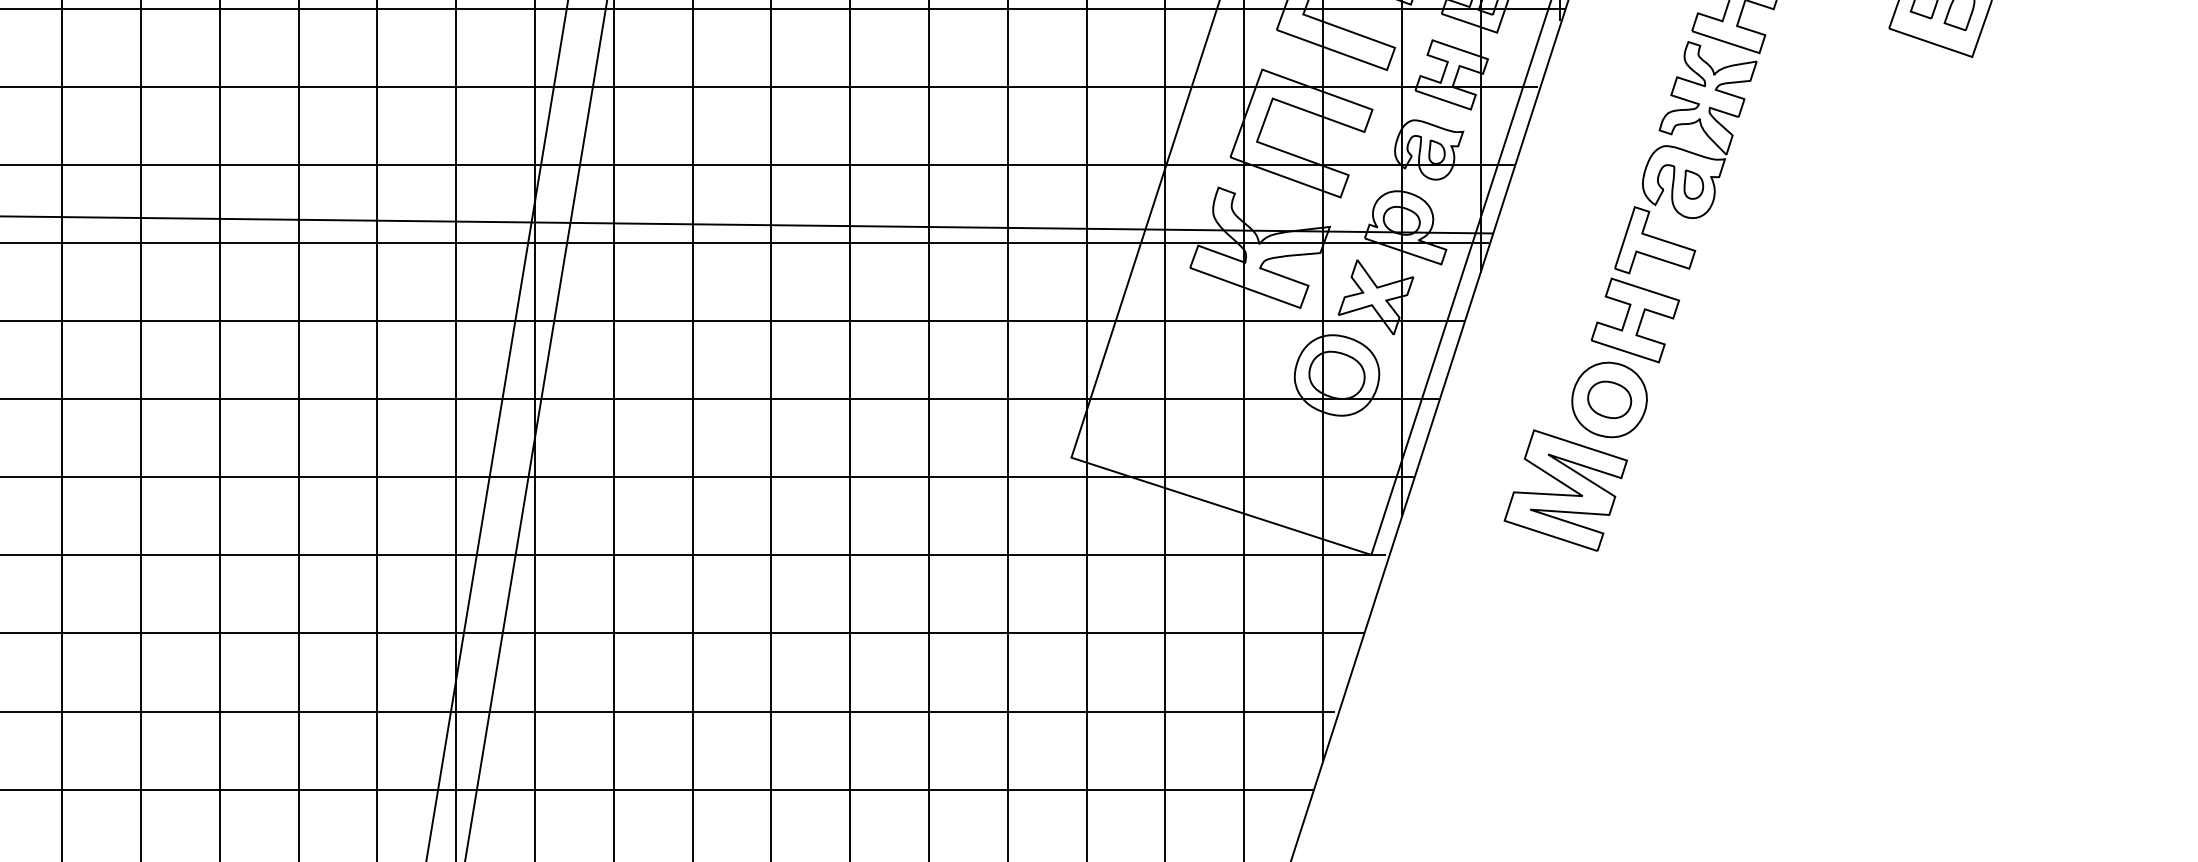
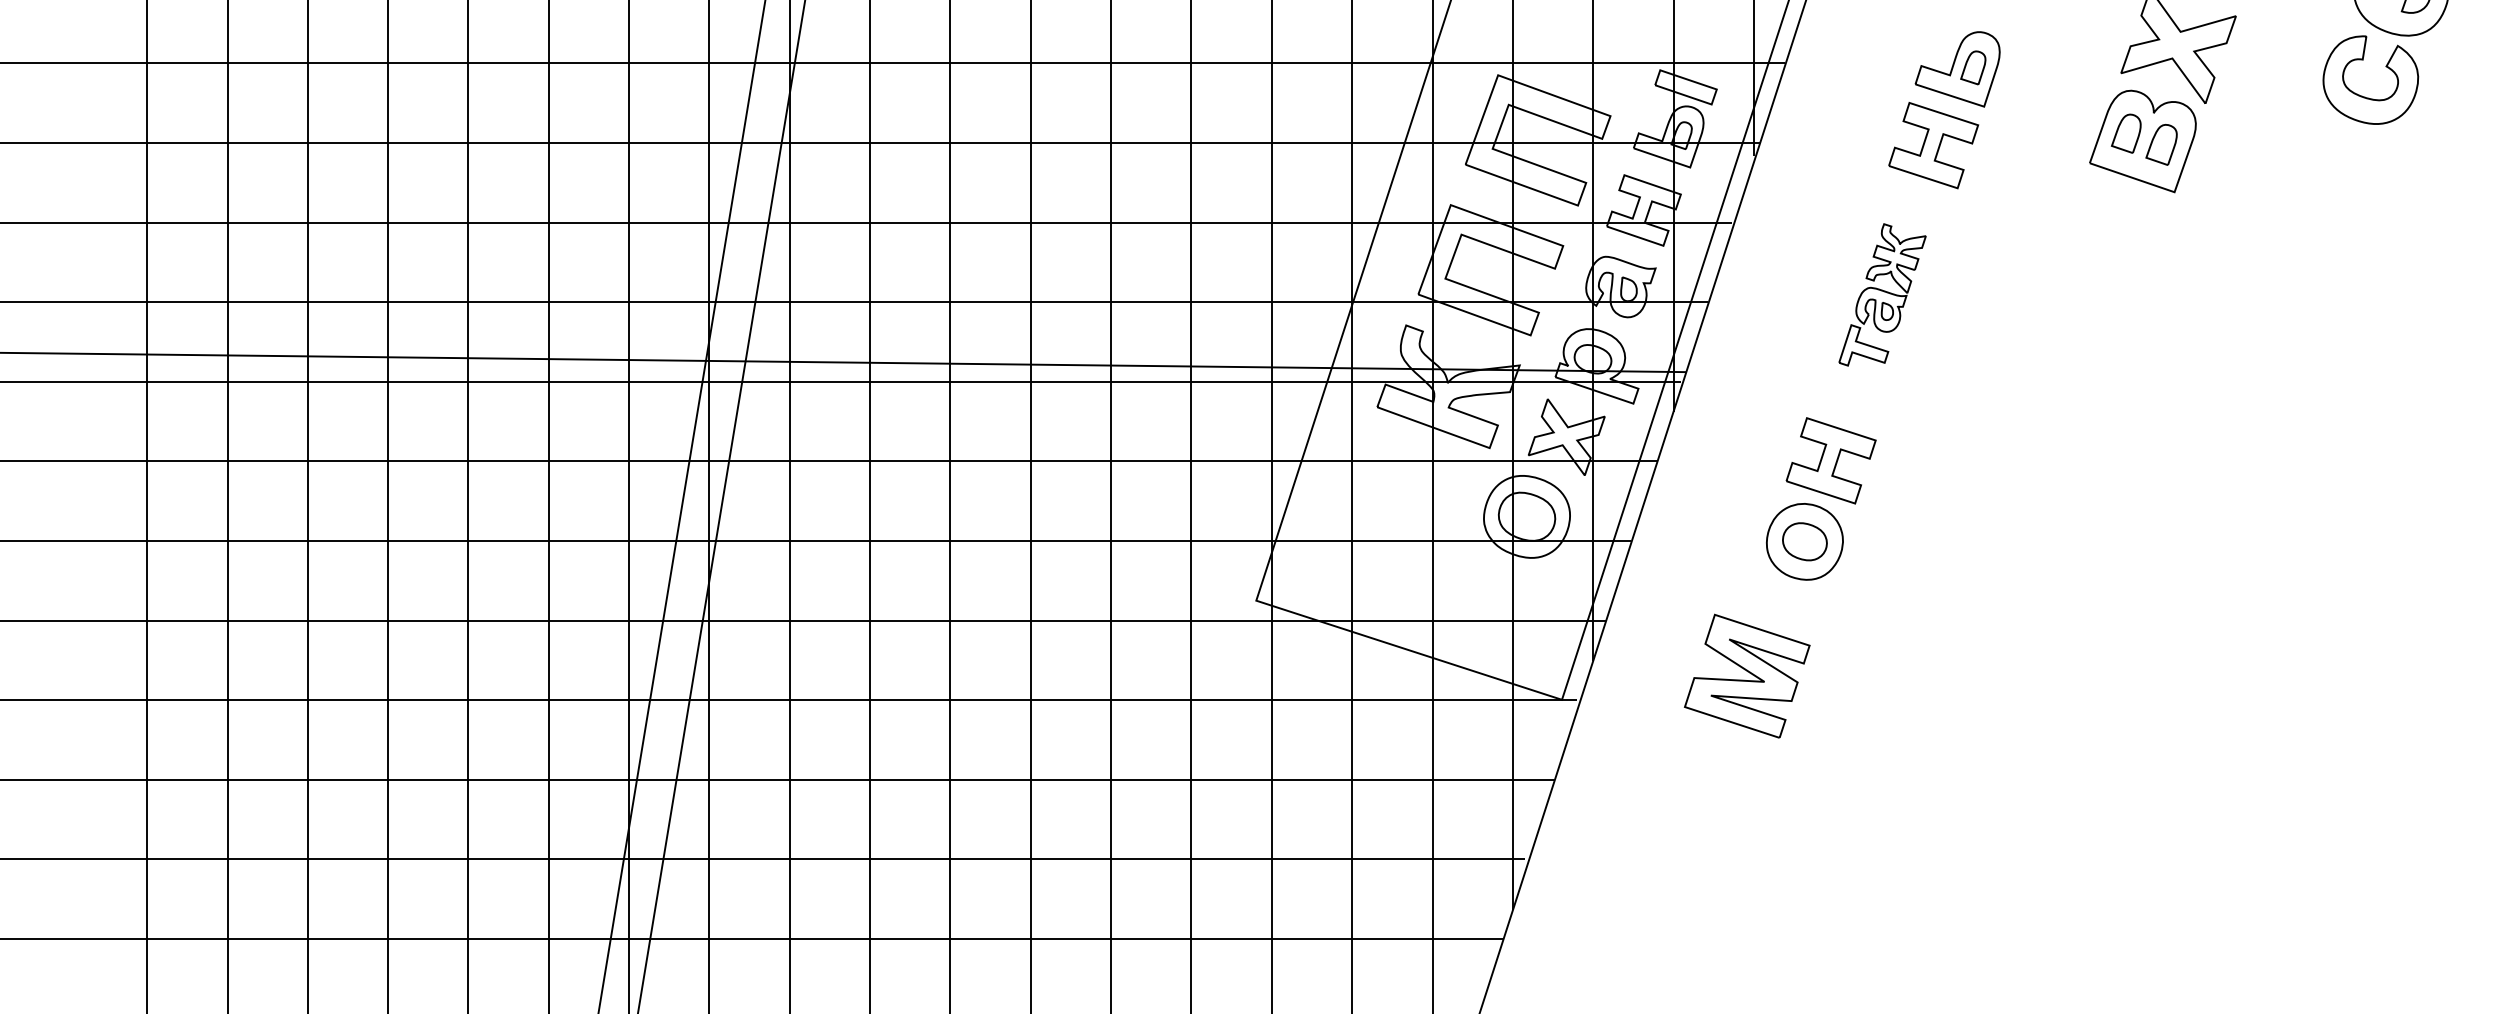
part: (1685, 157) -> (1882, 294), size x0.6
part: (1566, 489) -> (1747, 675), moved

